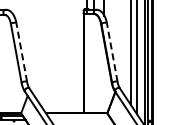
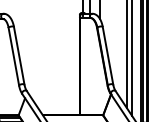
line: (21, 52) -> (18, 55), dashed -> solid
line: (112, 52) -> (108, 55), dashed -> solid

